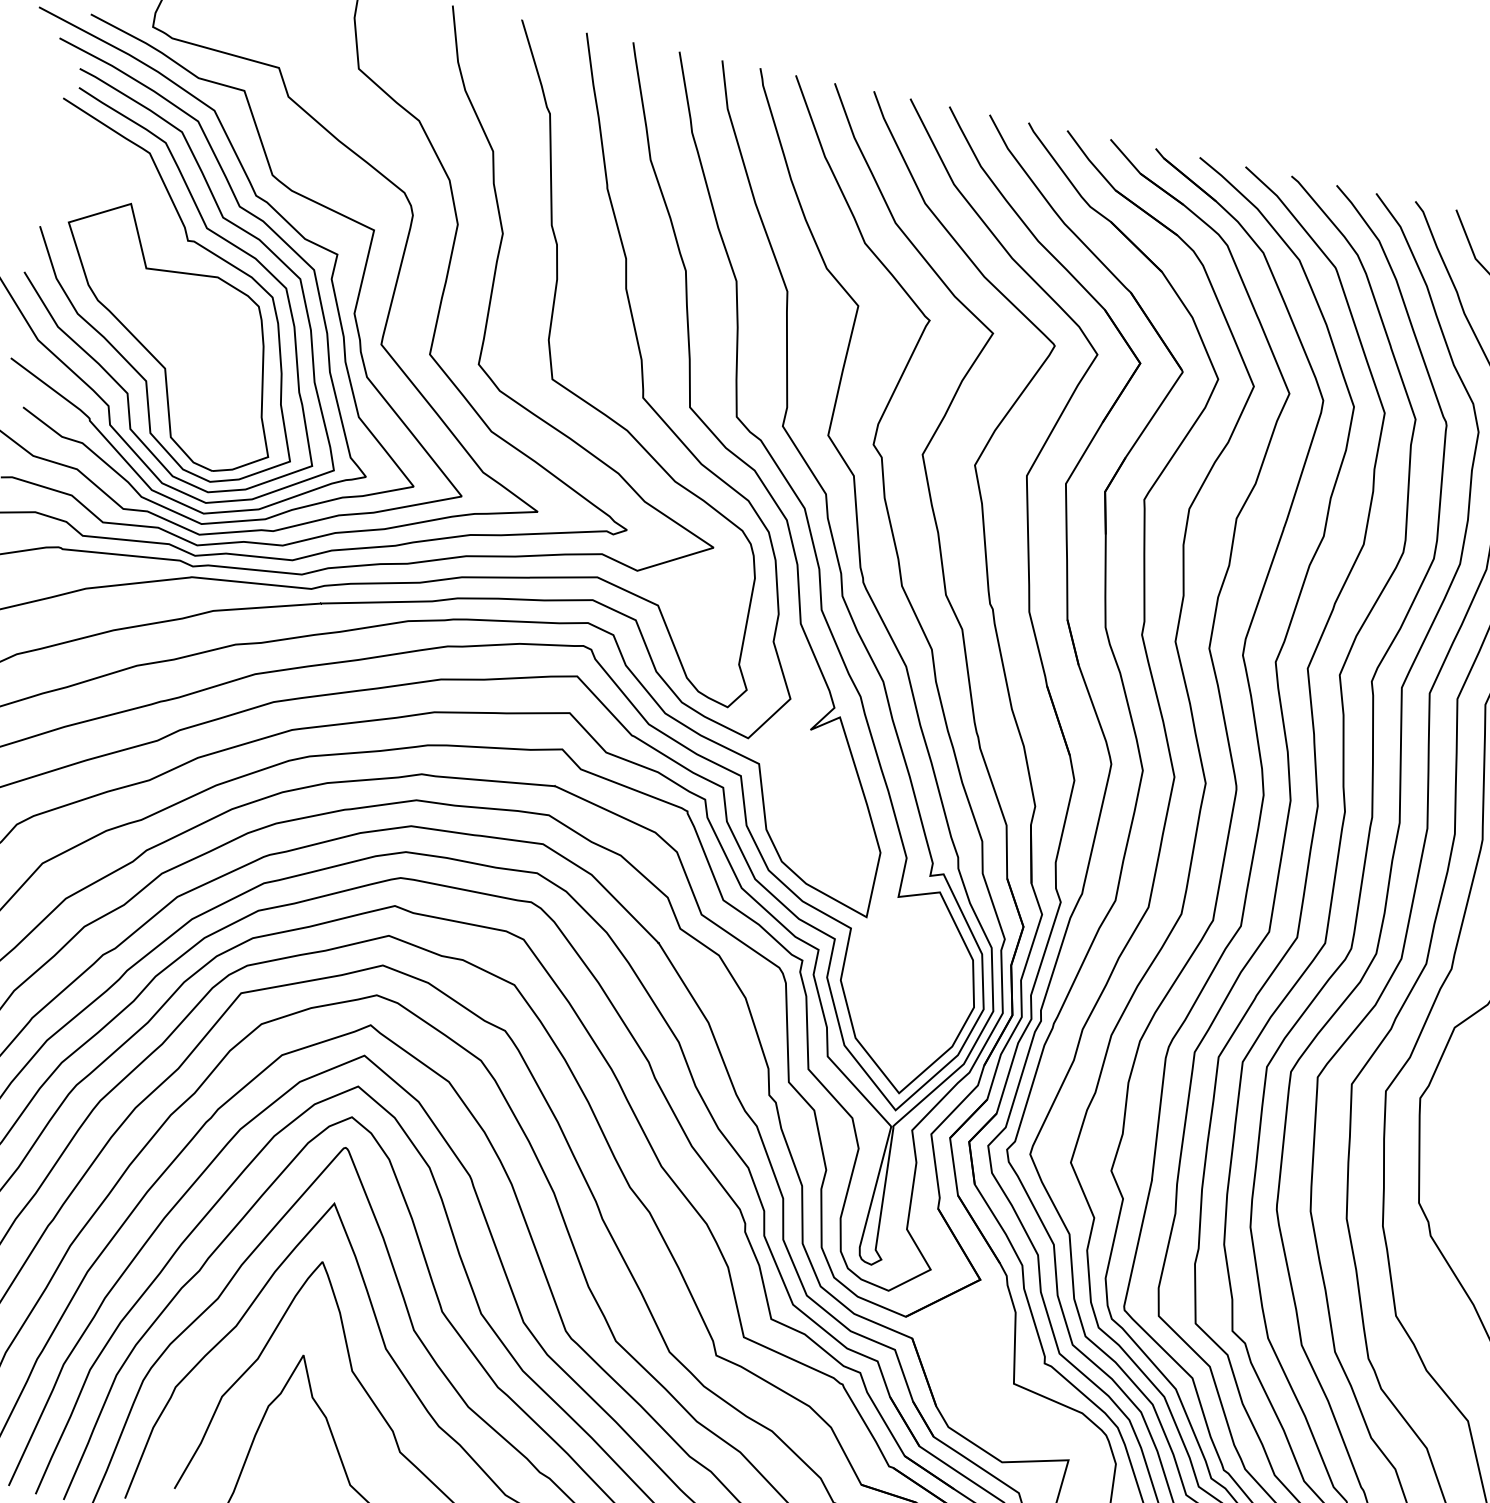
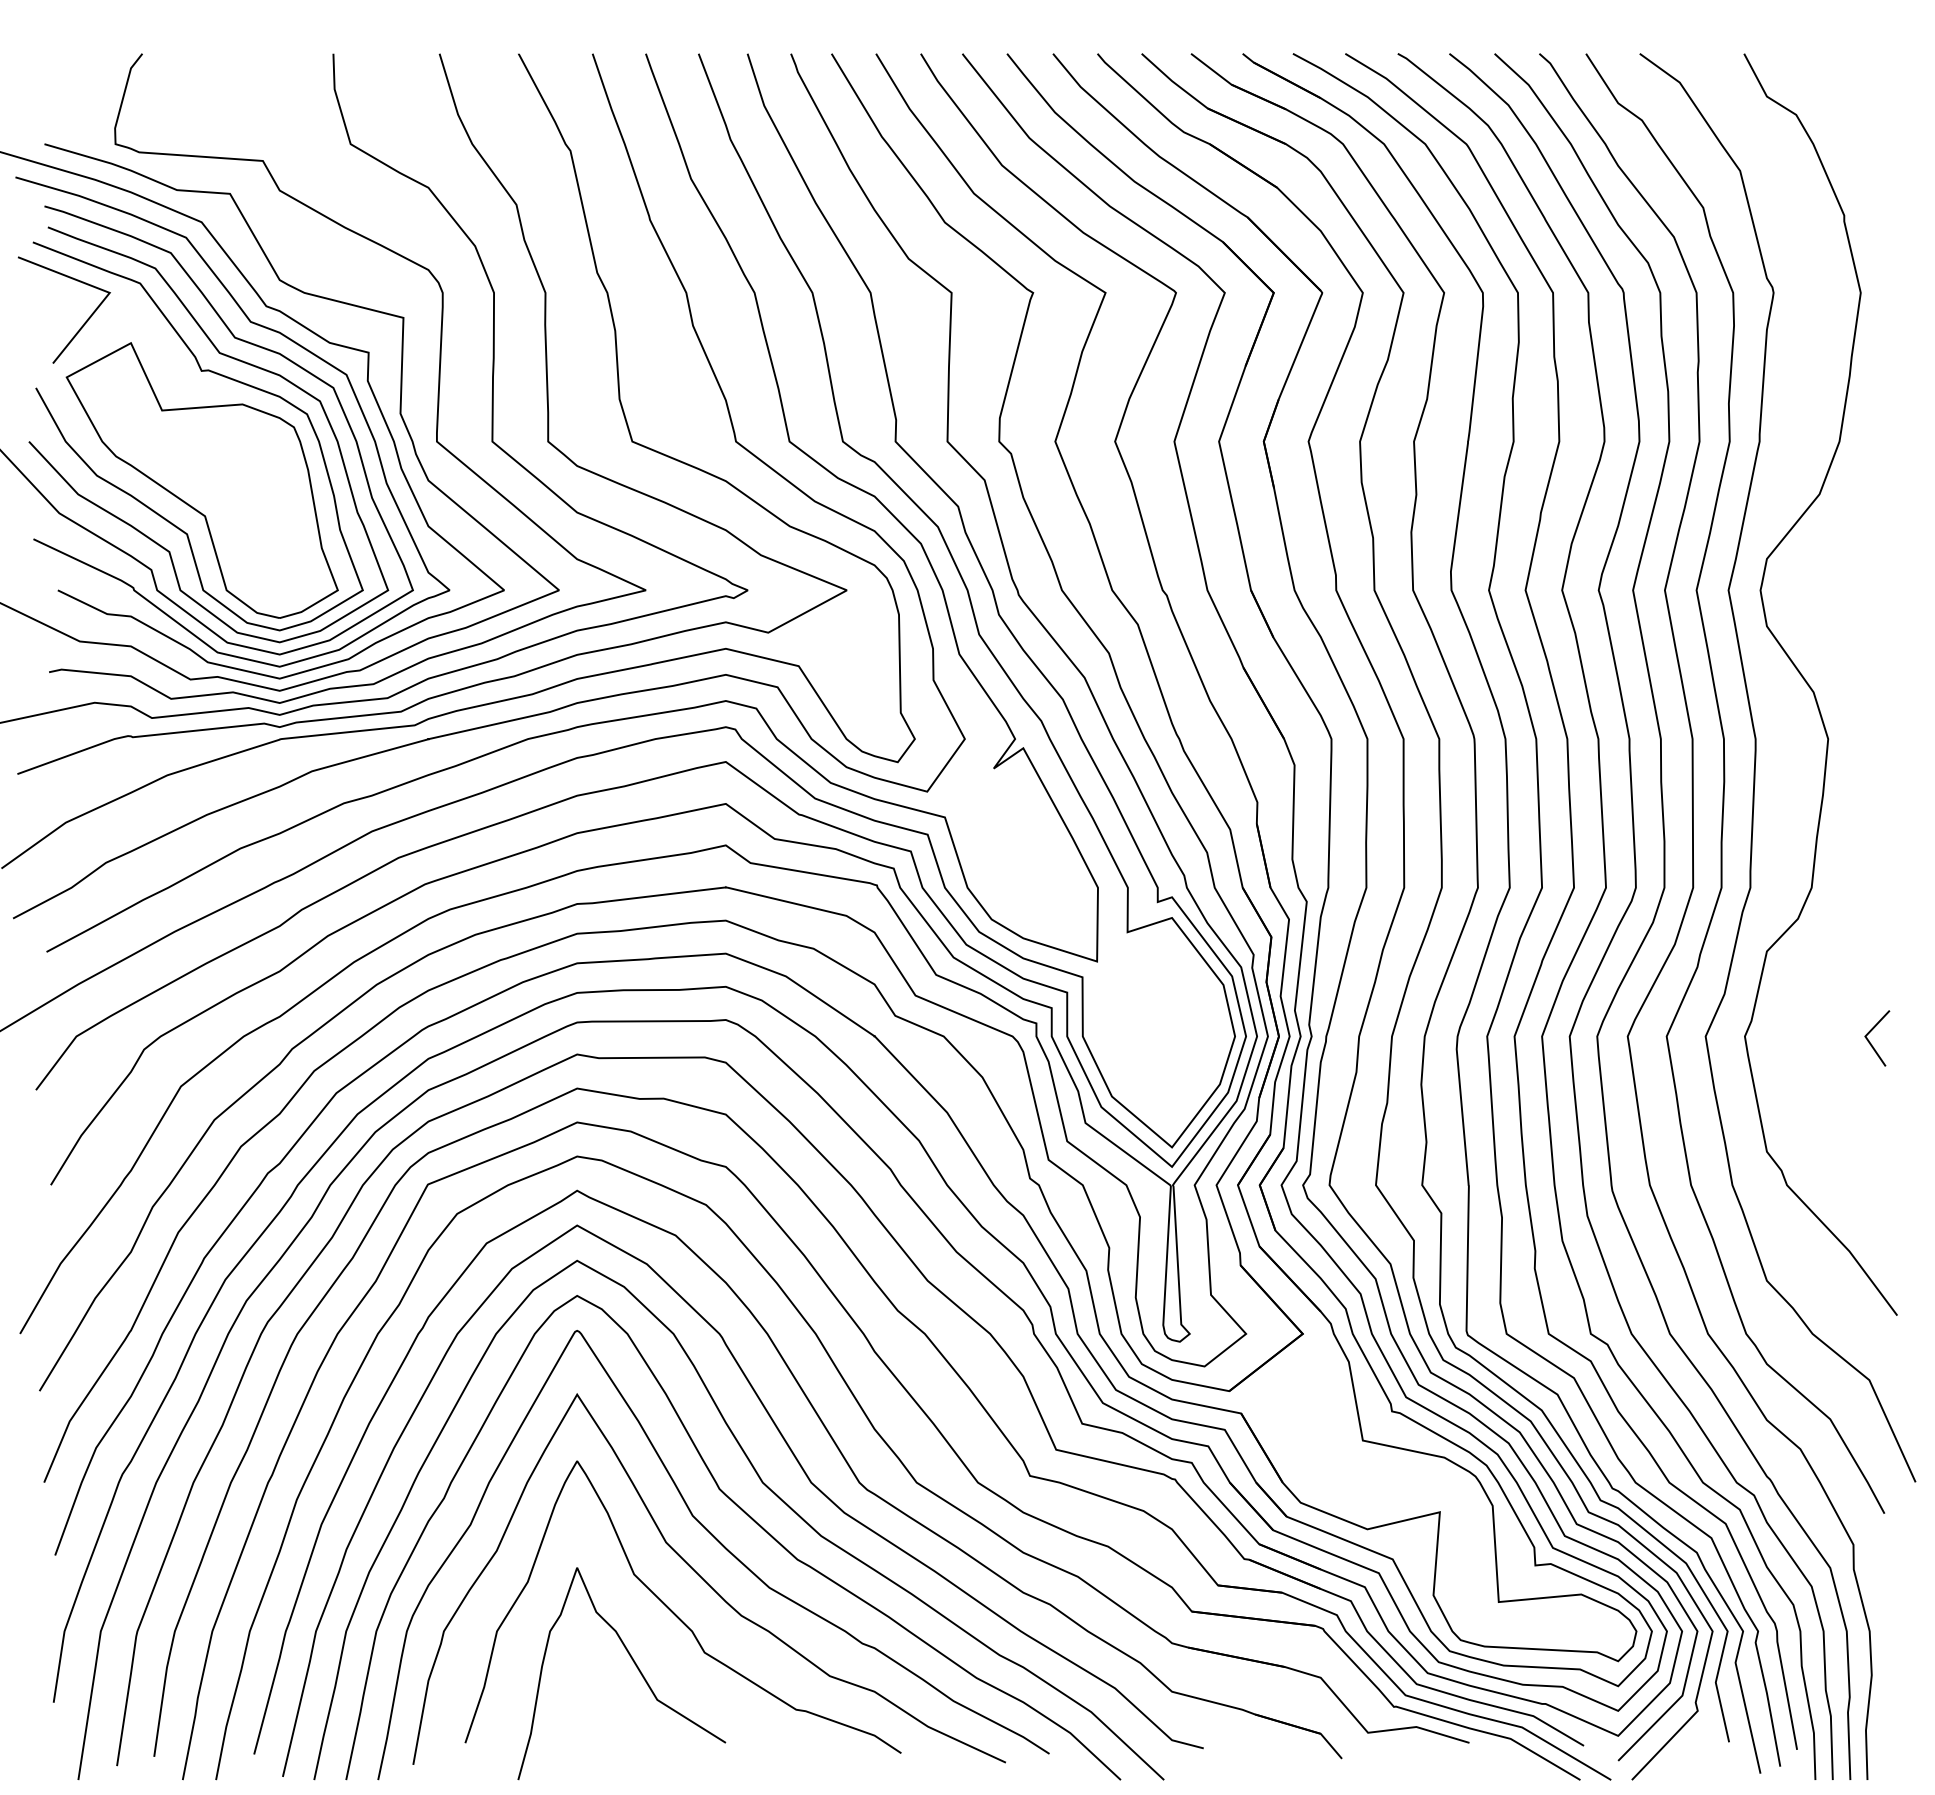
line: (93, 178) -> (83, 323), added

